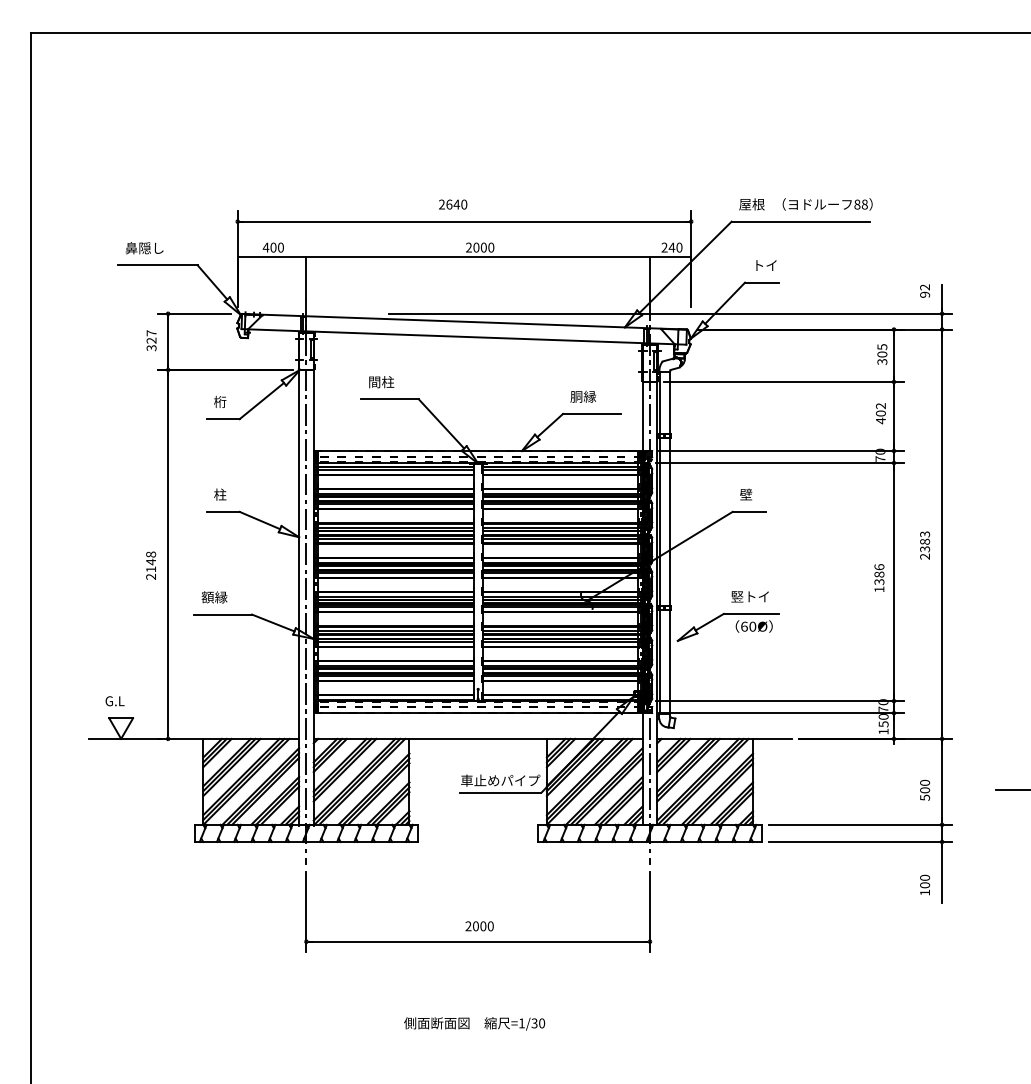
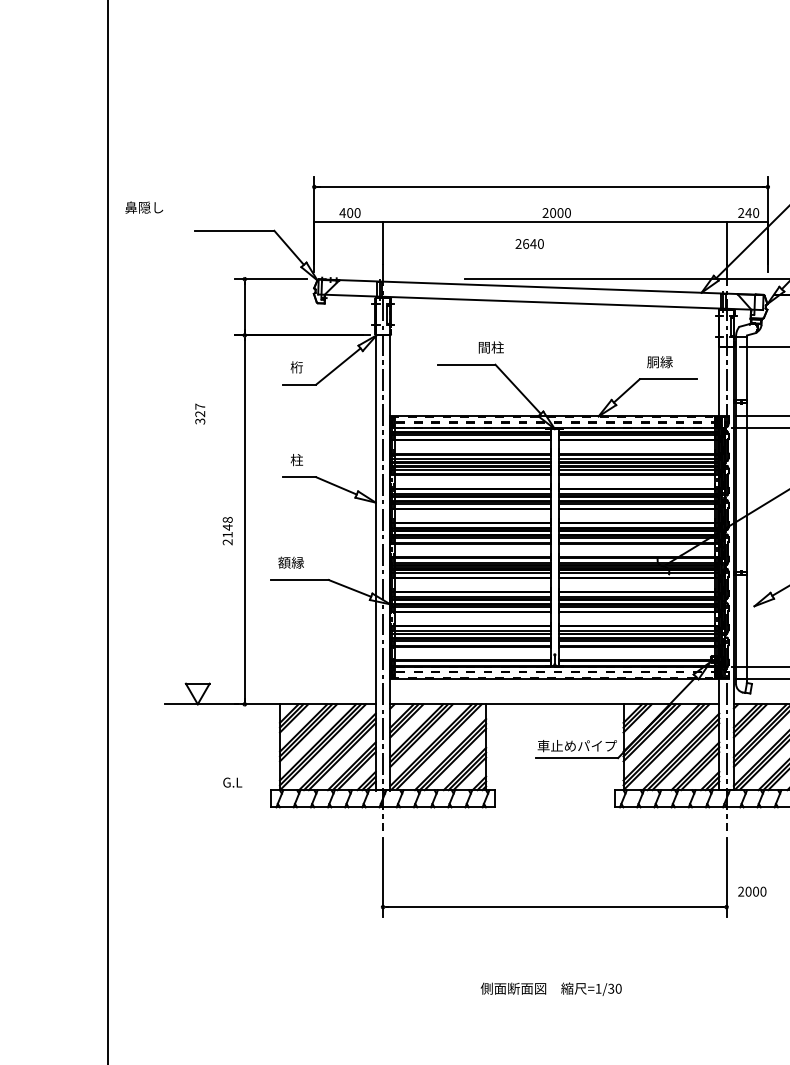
text: (453, 204) -> (530, 243), moved
text: (144, 248) -> (144, 207), moved
text: (151, 340) -> (200, 413), moved
text: (381, 382) -> (491, 347), moved
text: (114, 701) -> (232, 782), moved
text: (479, 926) -> (752, 891), moved

